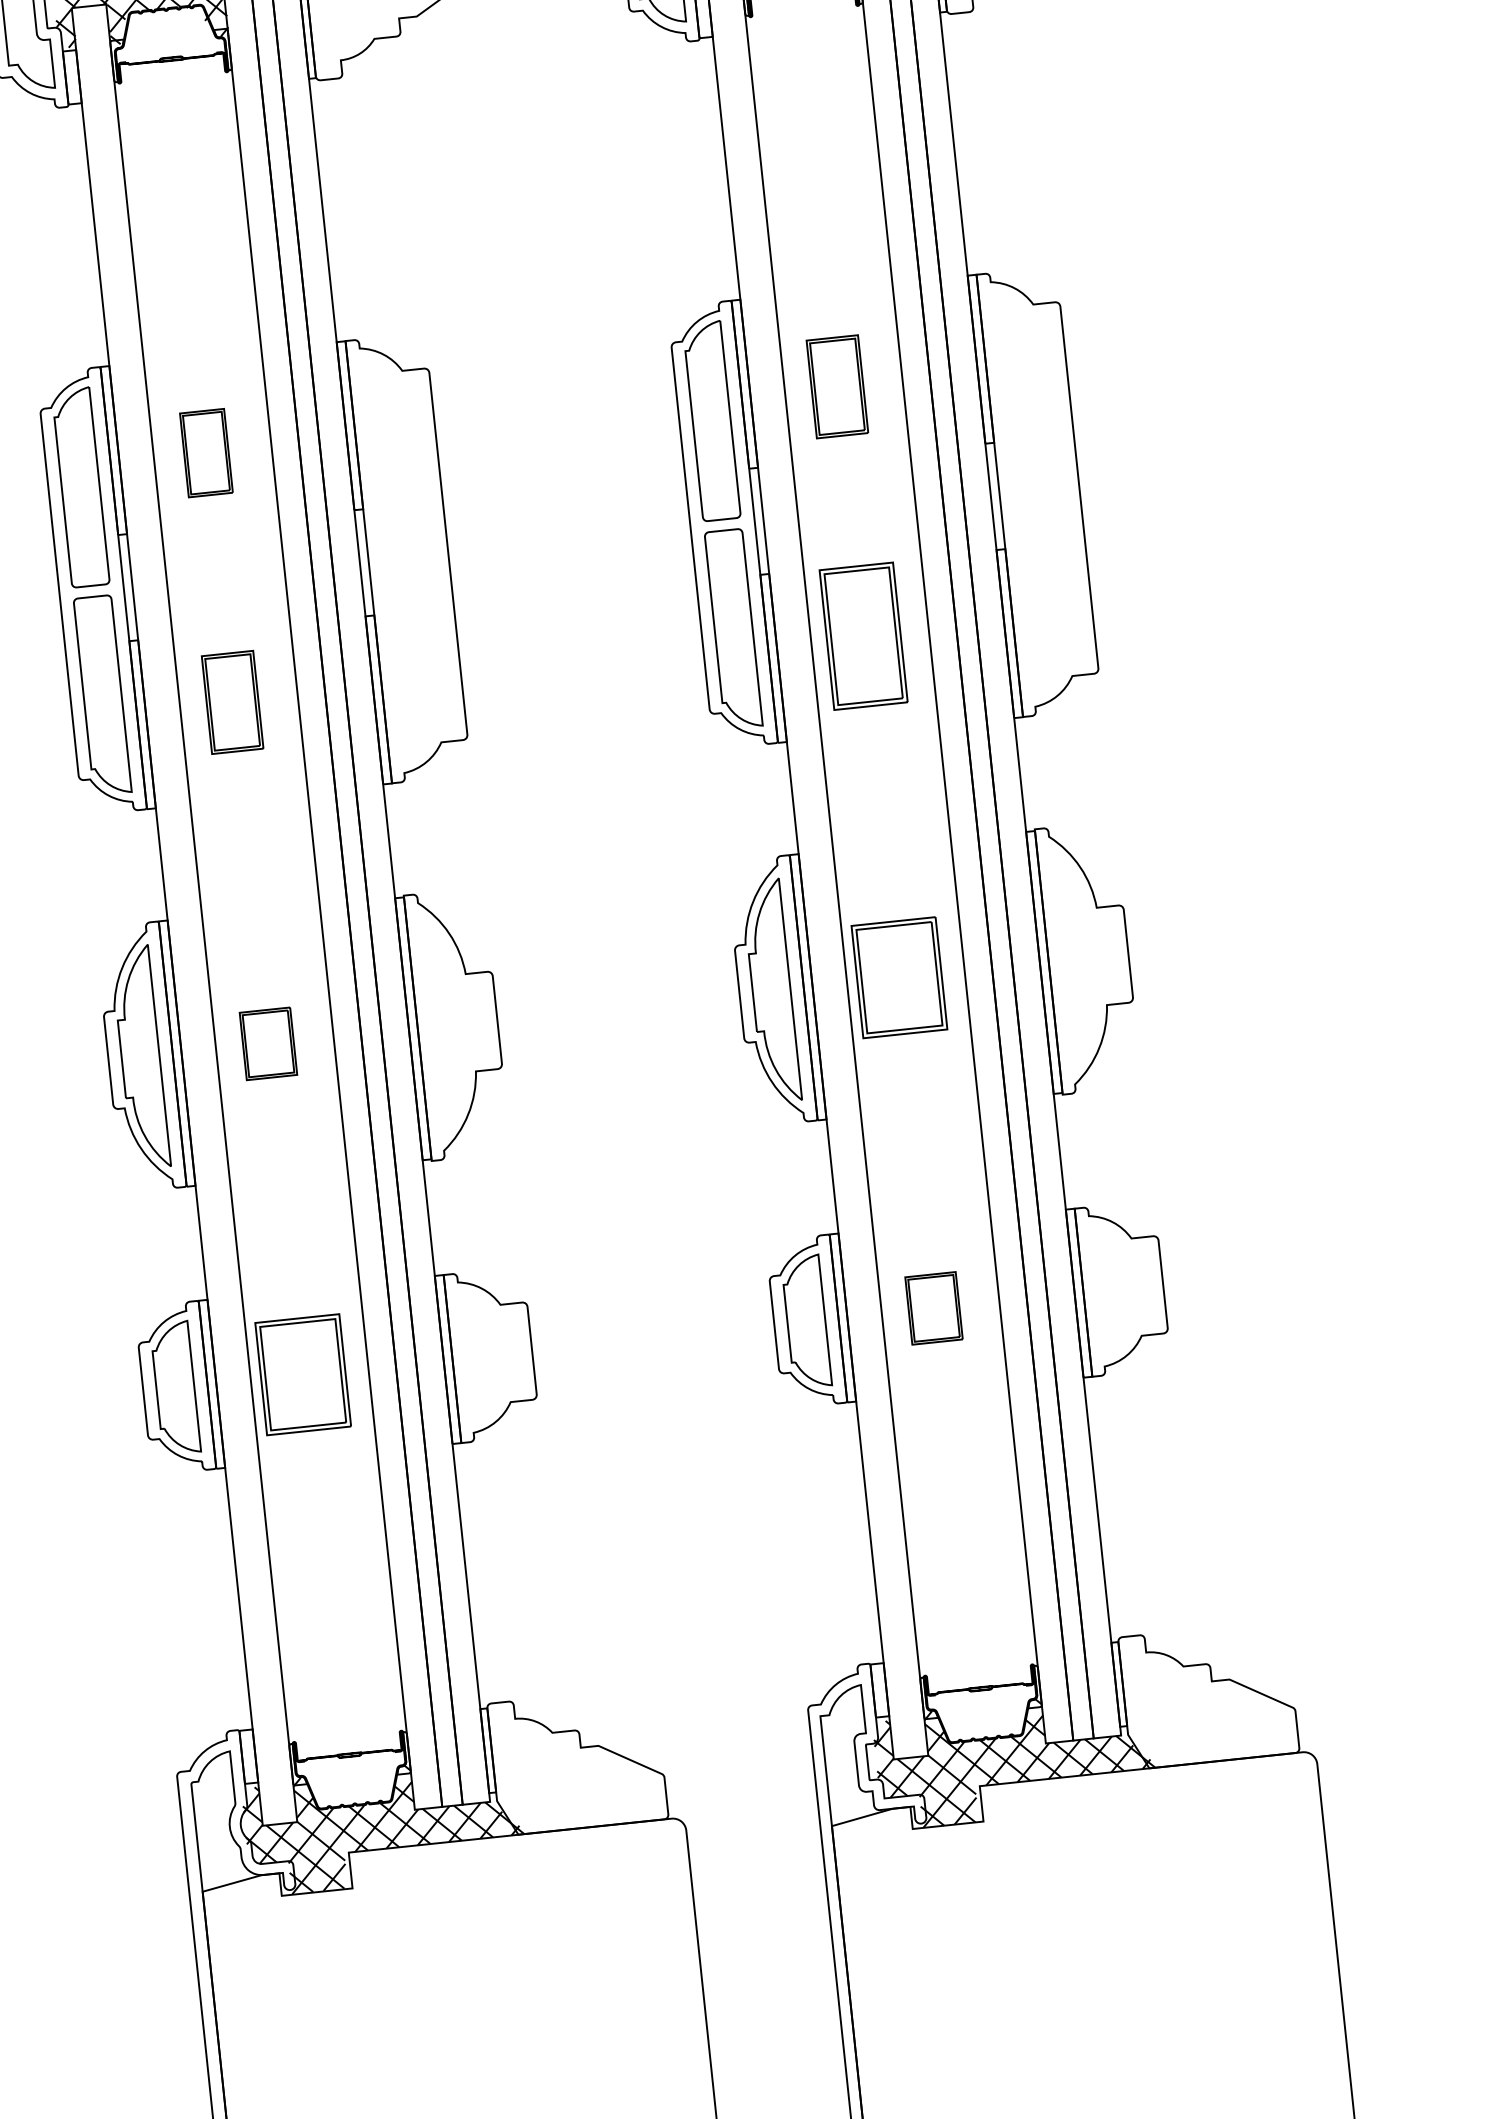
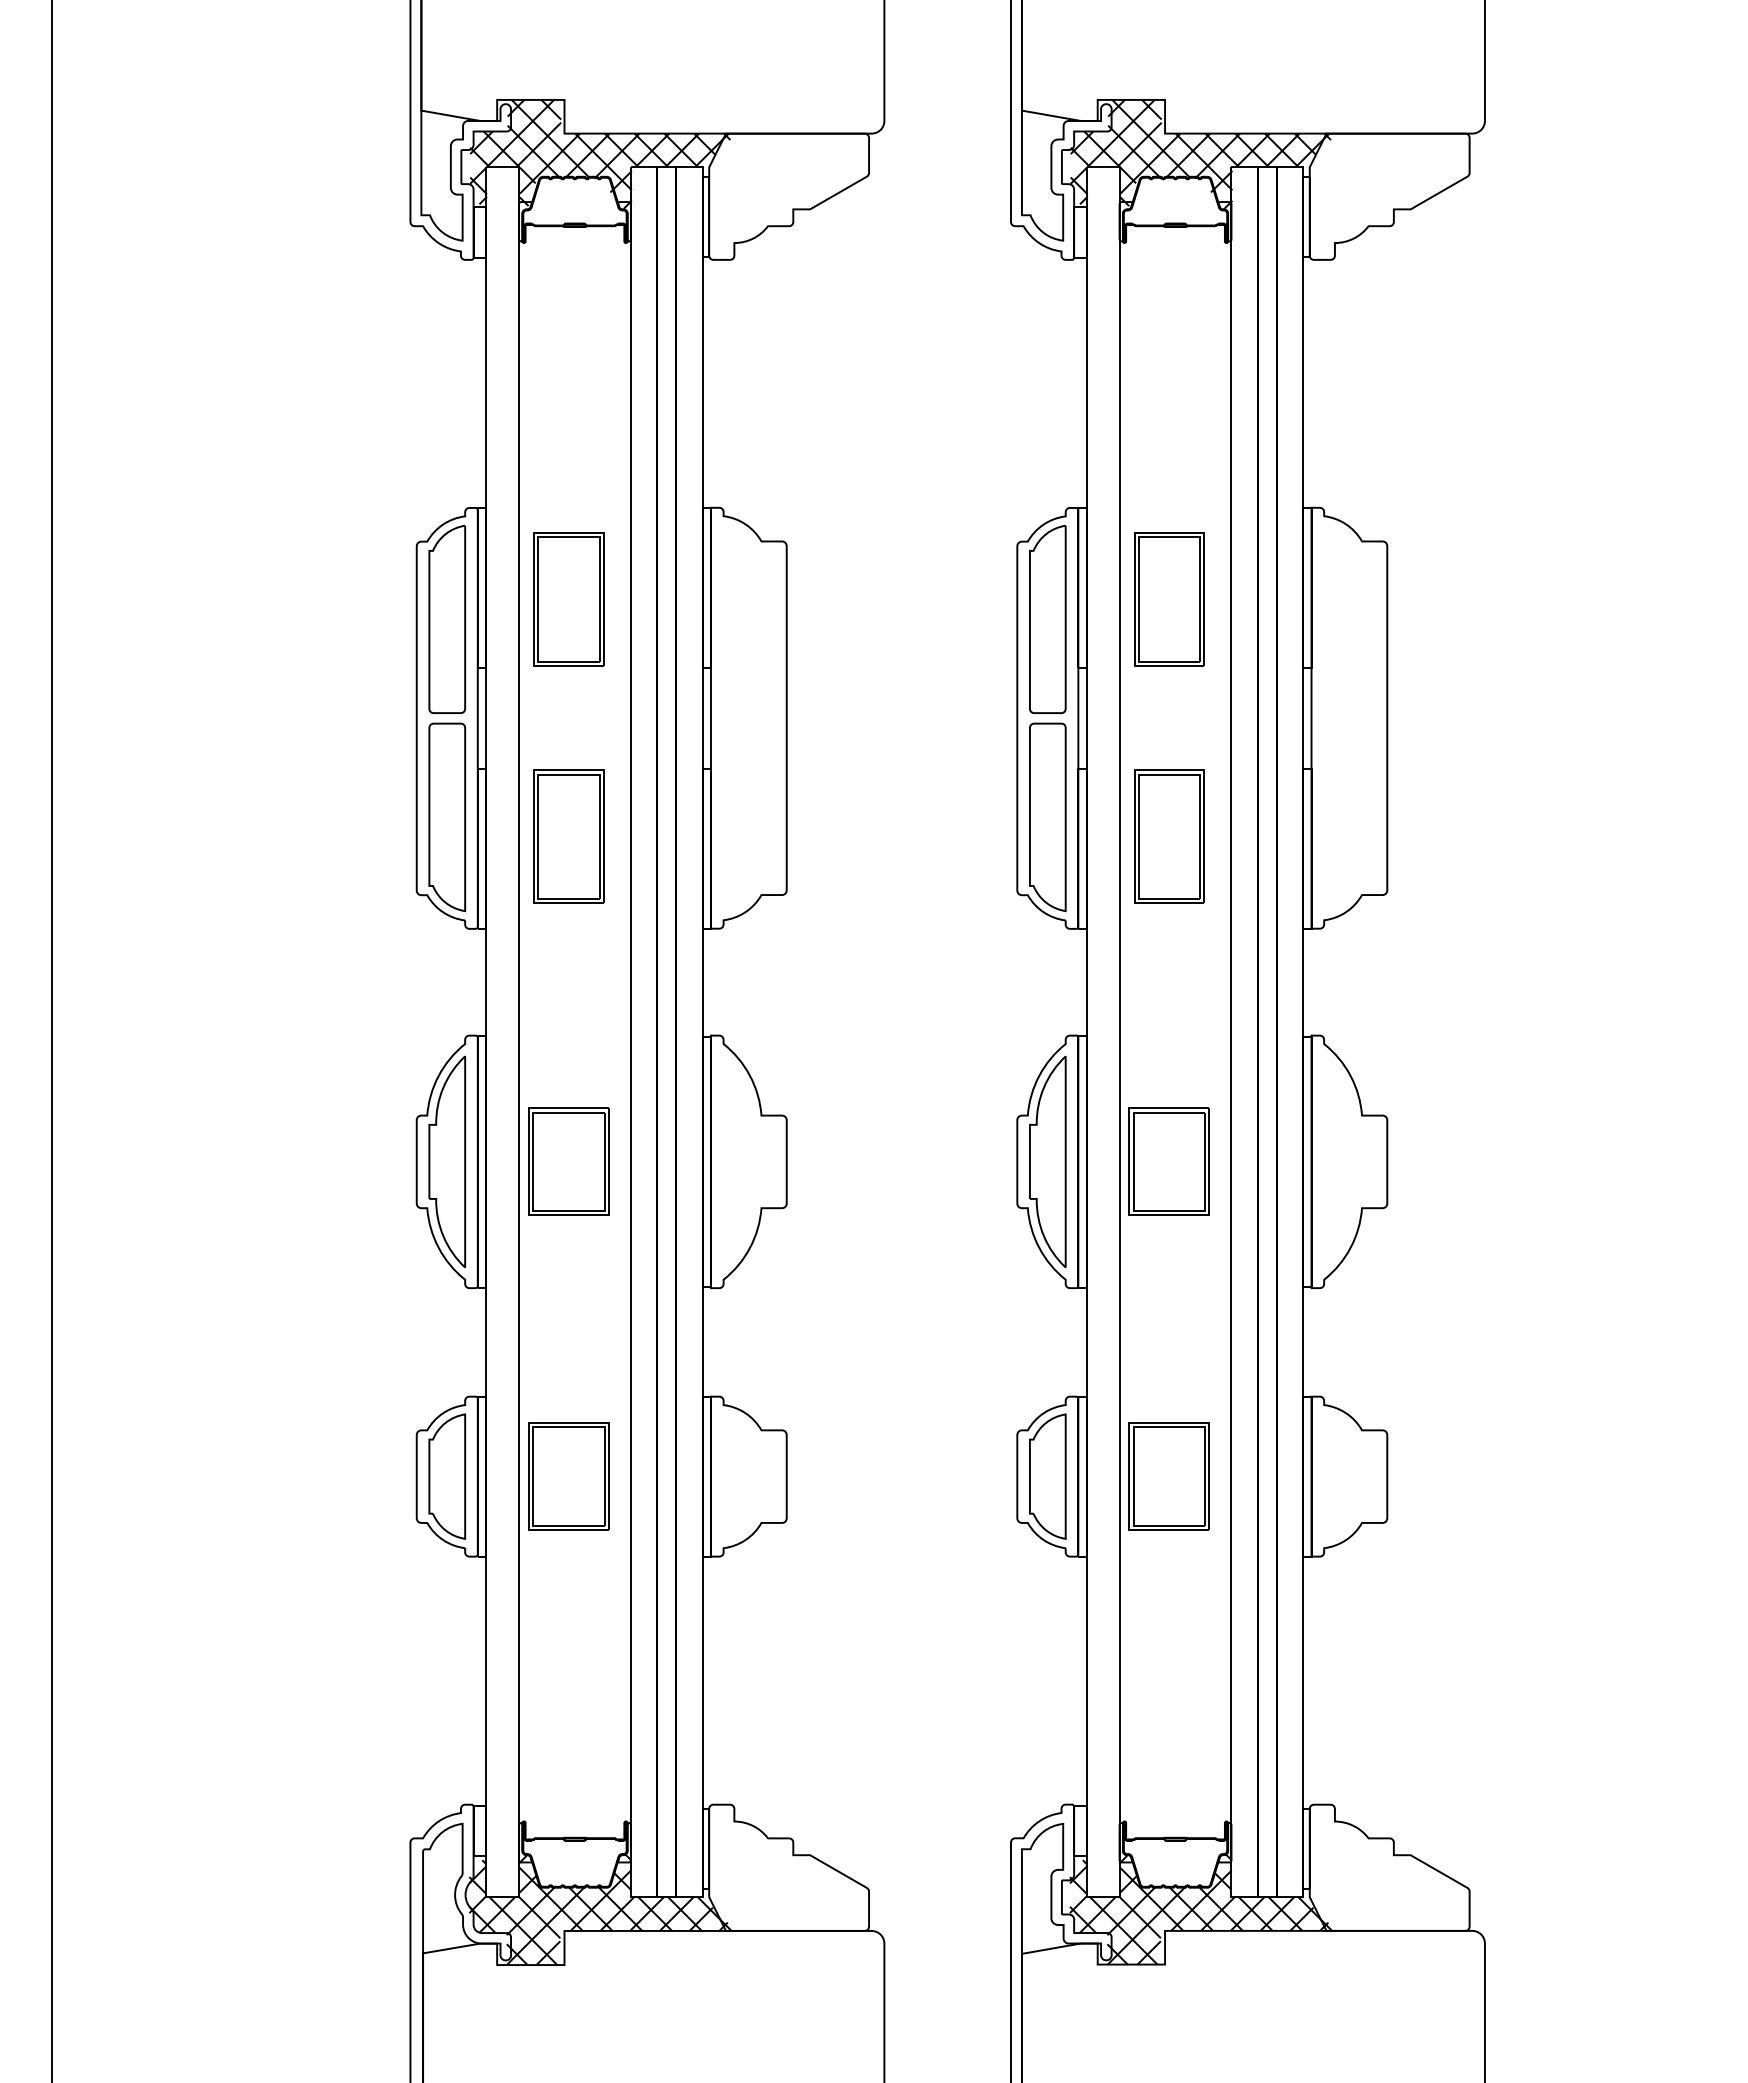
part: (837, 386) -> (1169, 599), size x1.43
part: (205, 453) -> (568, 599), size x1.67
part: (232, 702) -> (568, 836), size x1.43
part: (268, 1043) -> (568, 1161), size x1.67
part: (933, 1308) -> (1168, 1476), size x1.67

